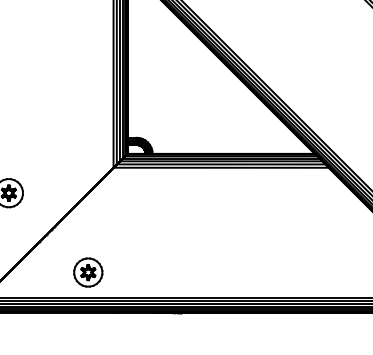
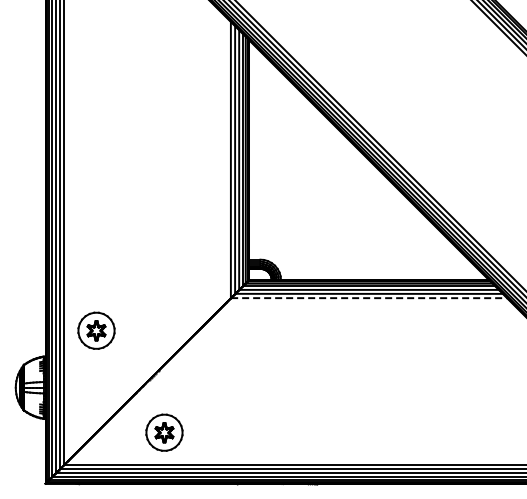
line: (221, 168) -> (369, 298), solid -> dashed
part: (88, 272) -> (164, 432), moved

